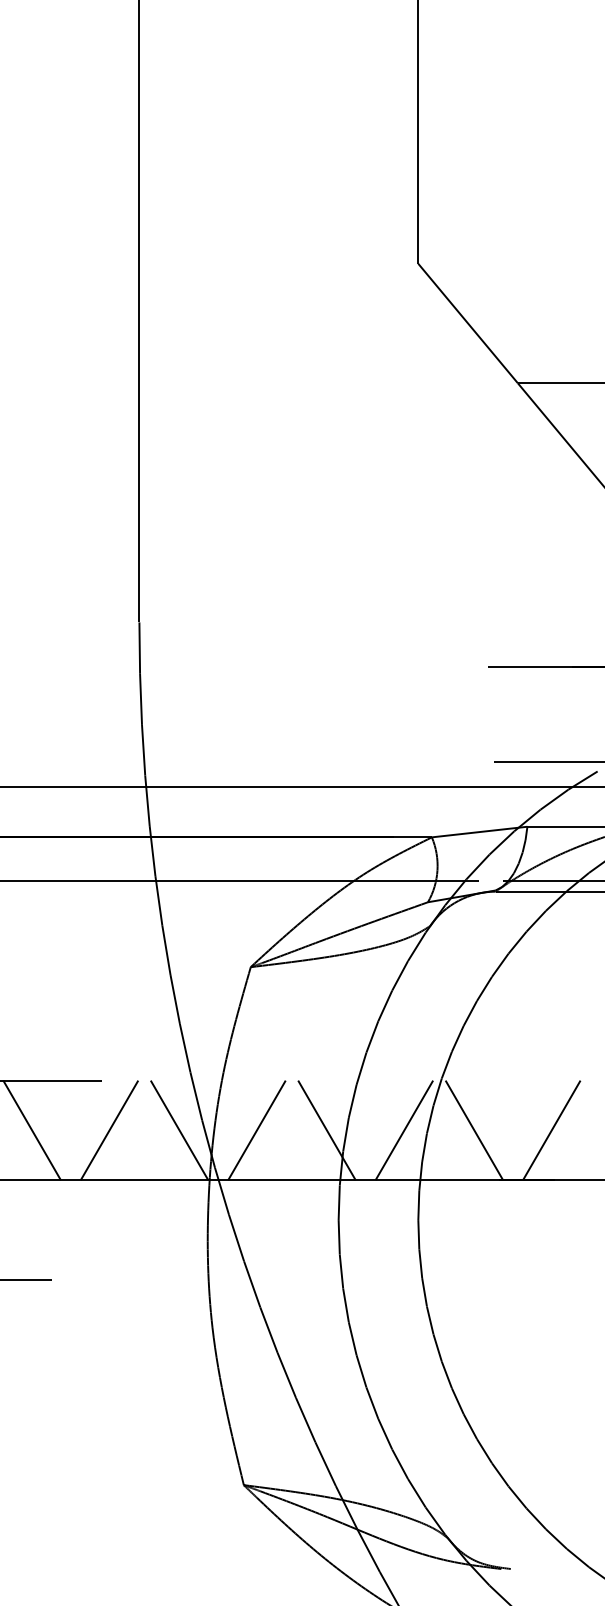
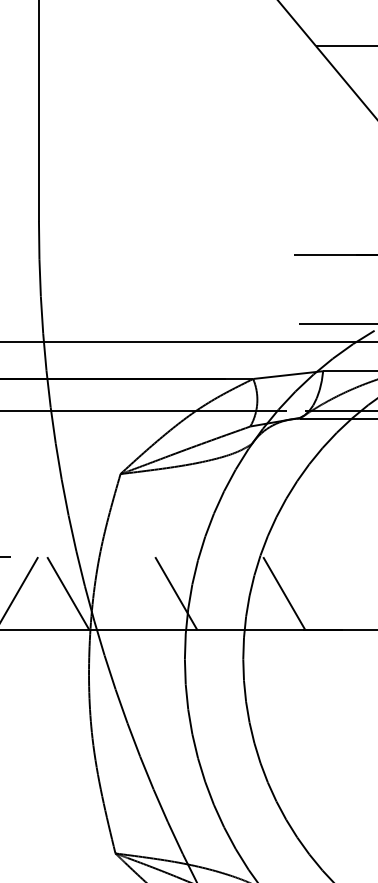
line: (256, 1130) -> (124, 593), removed
line: (404, 1130) -> (233, 593), removed
line: (551, 1130) -> (340, 593), removed

